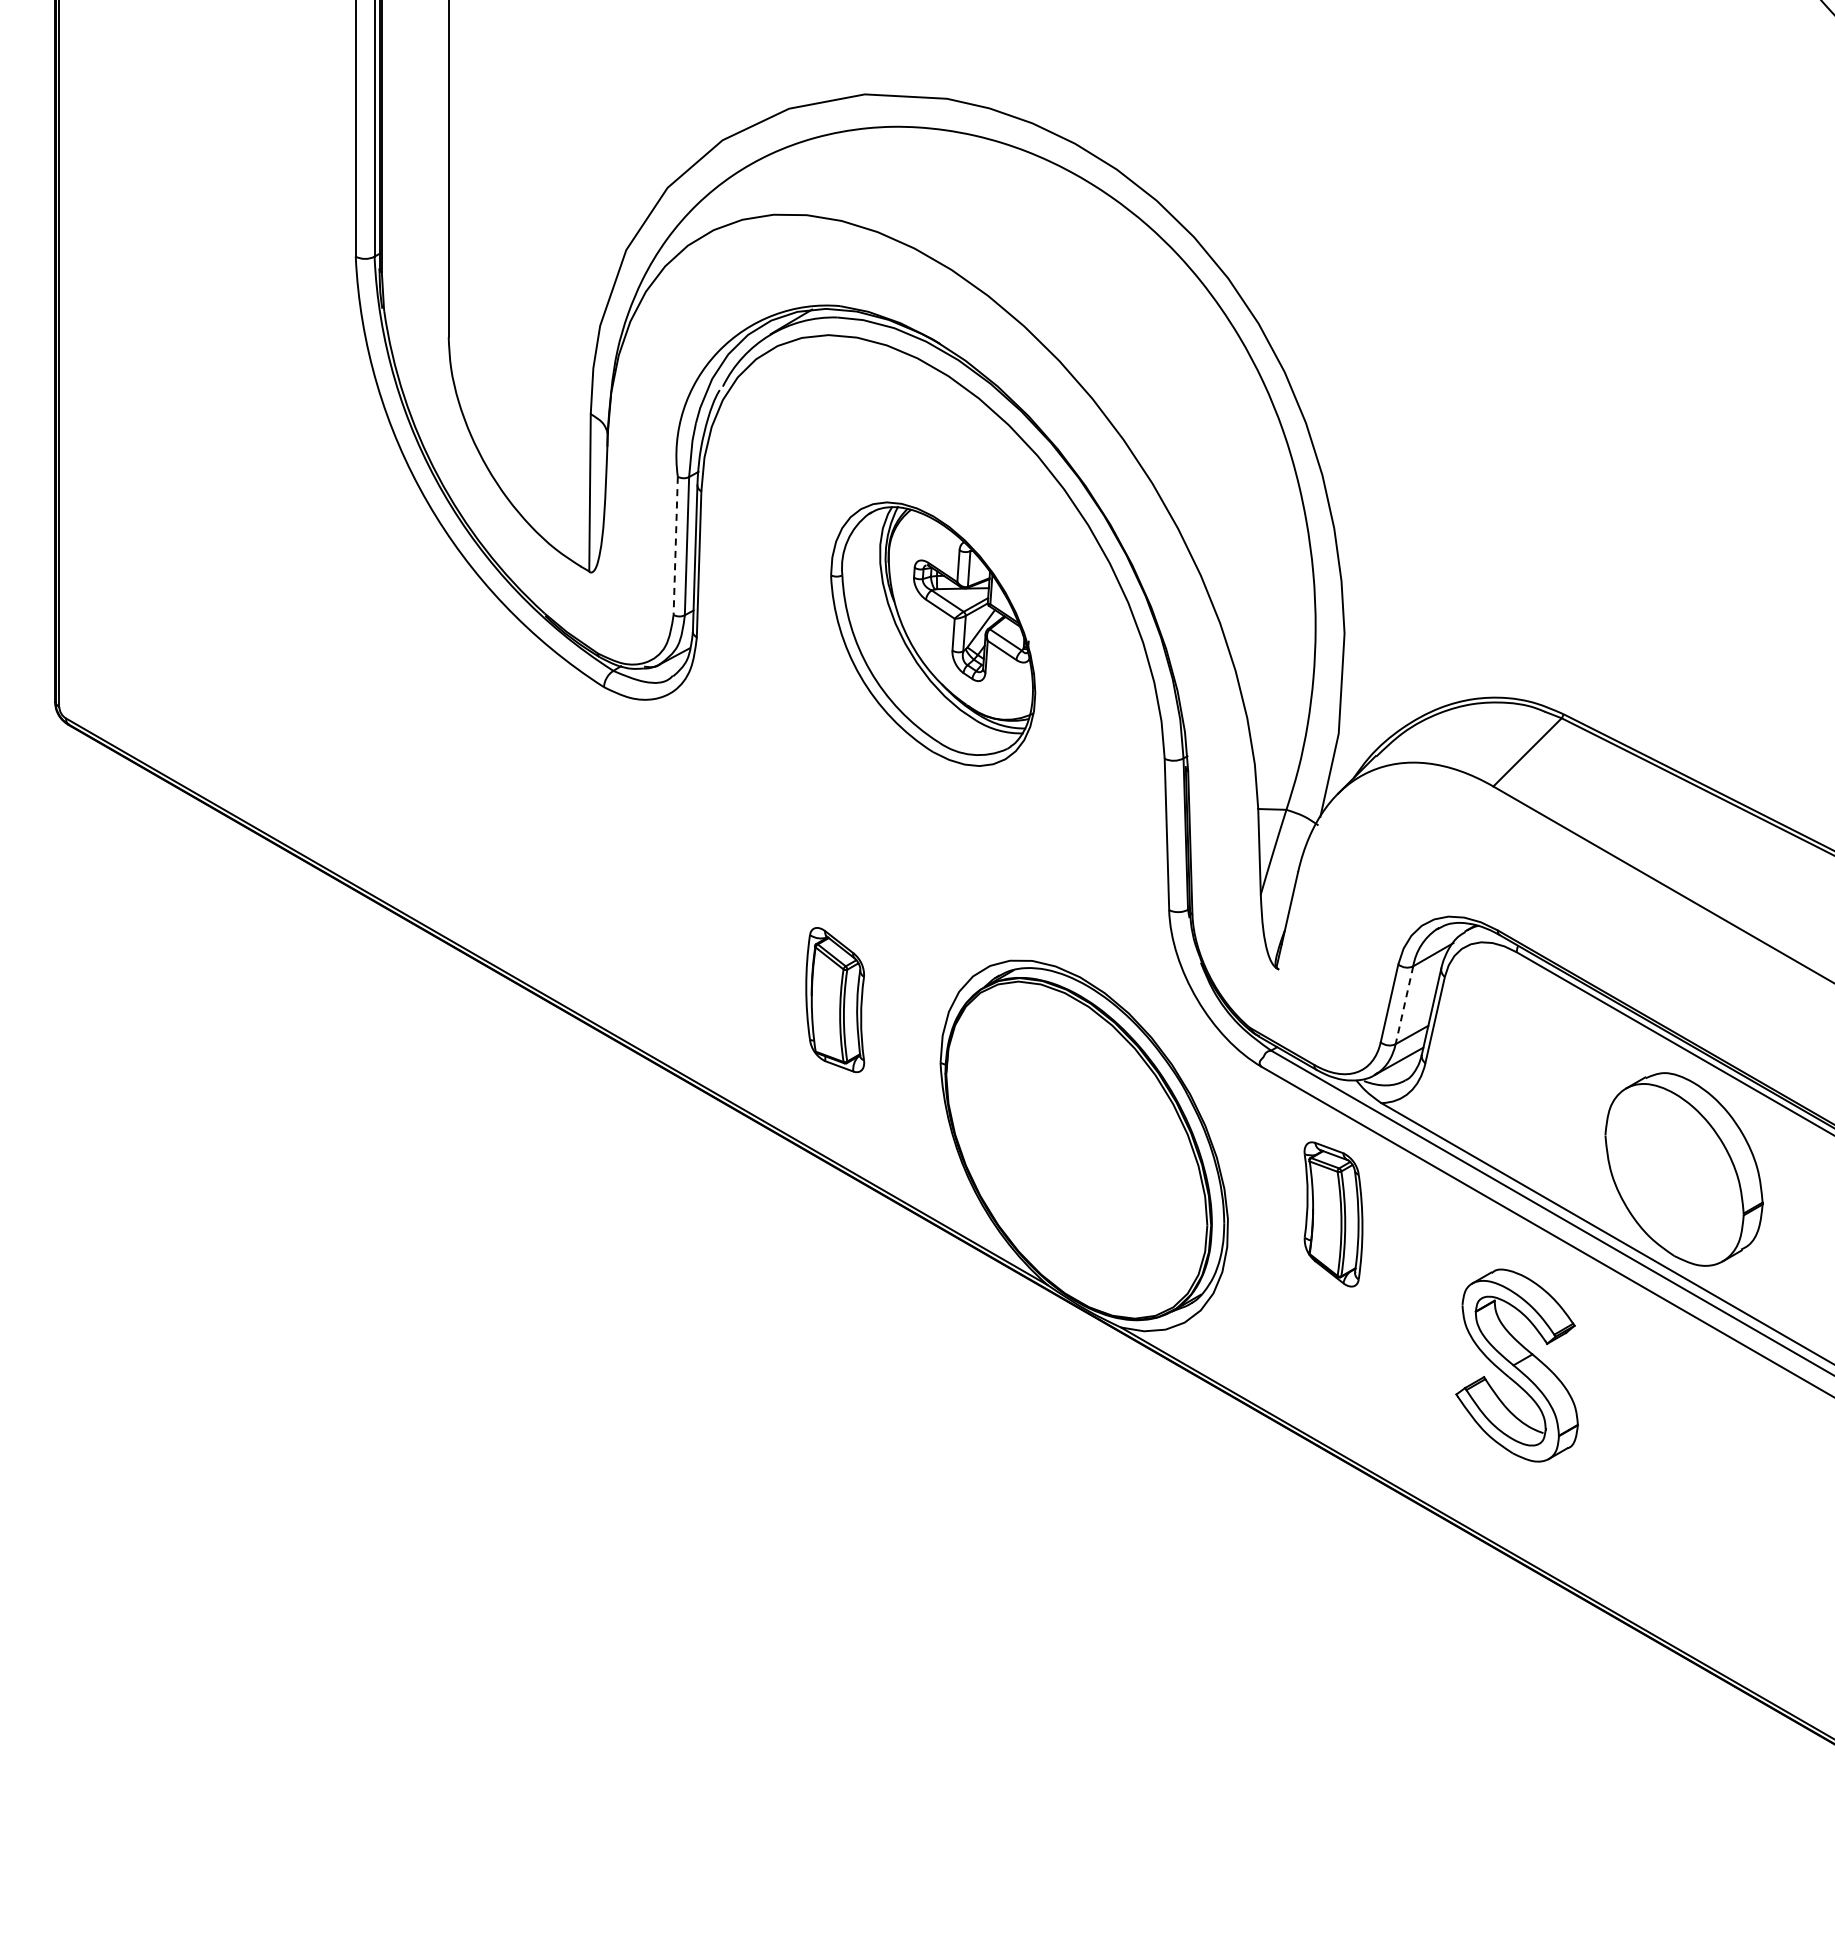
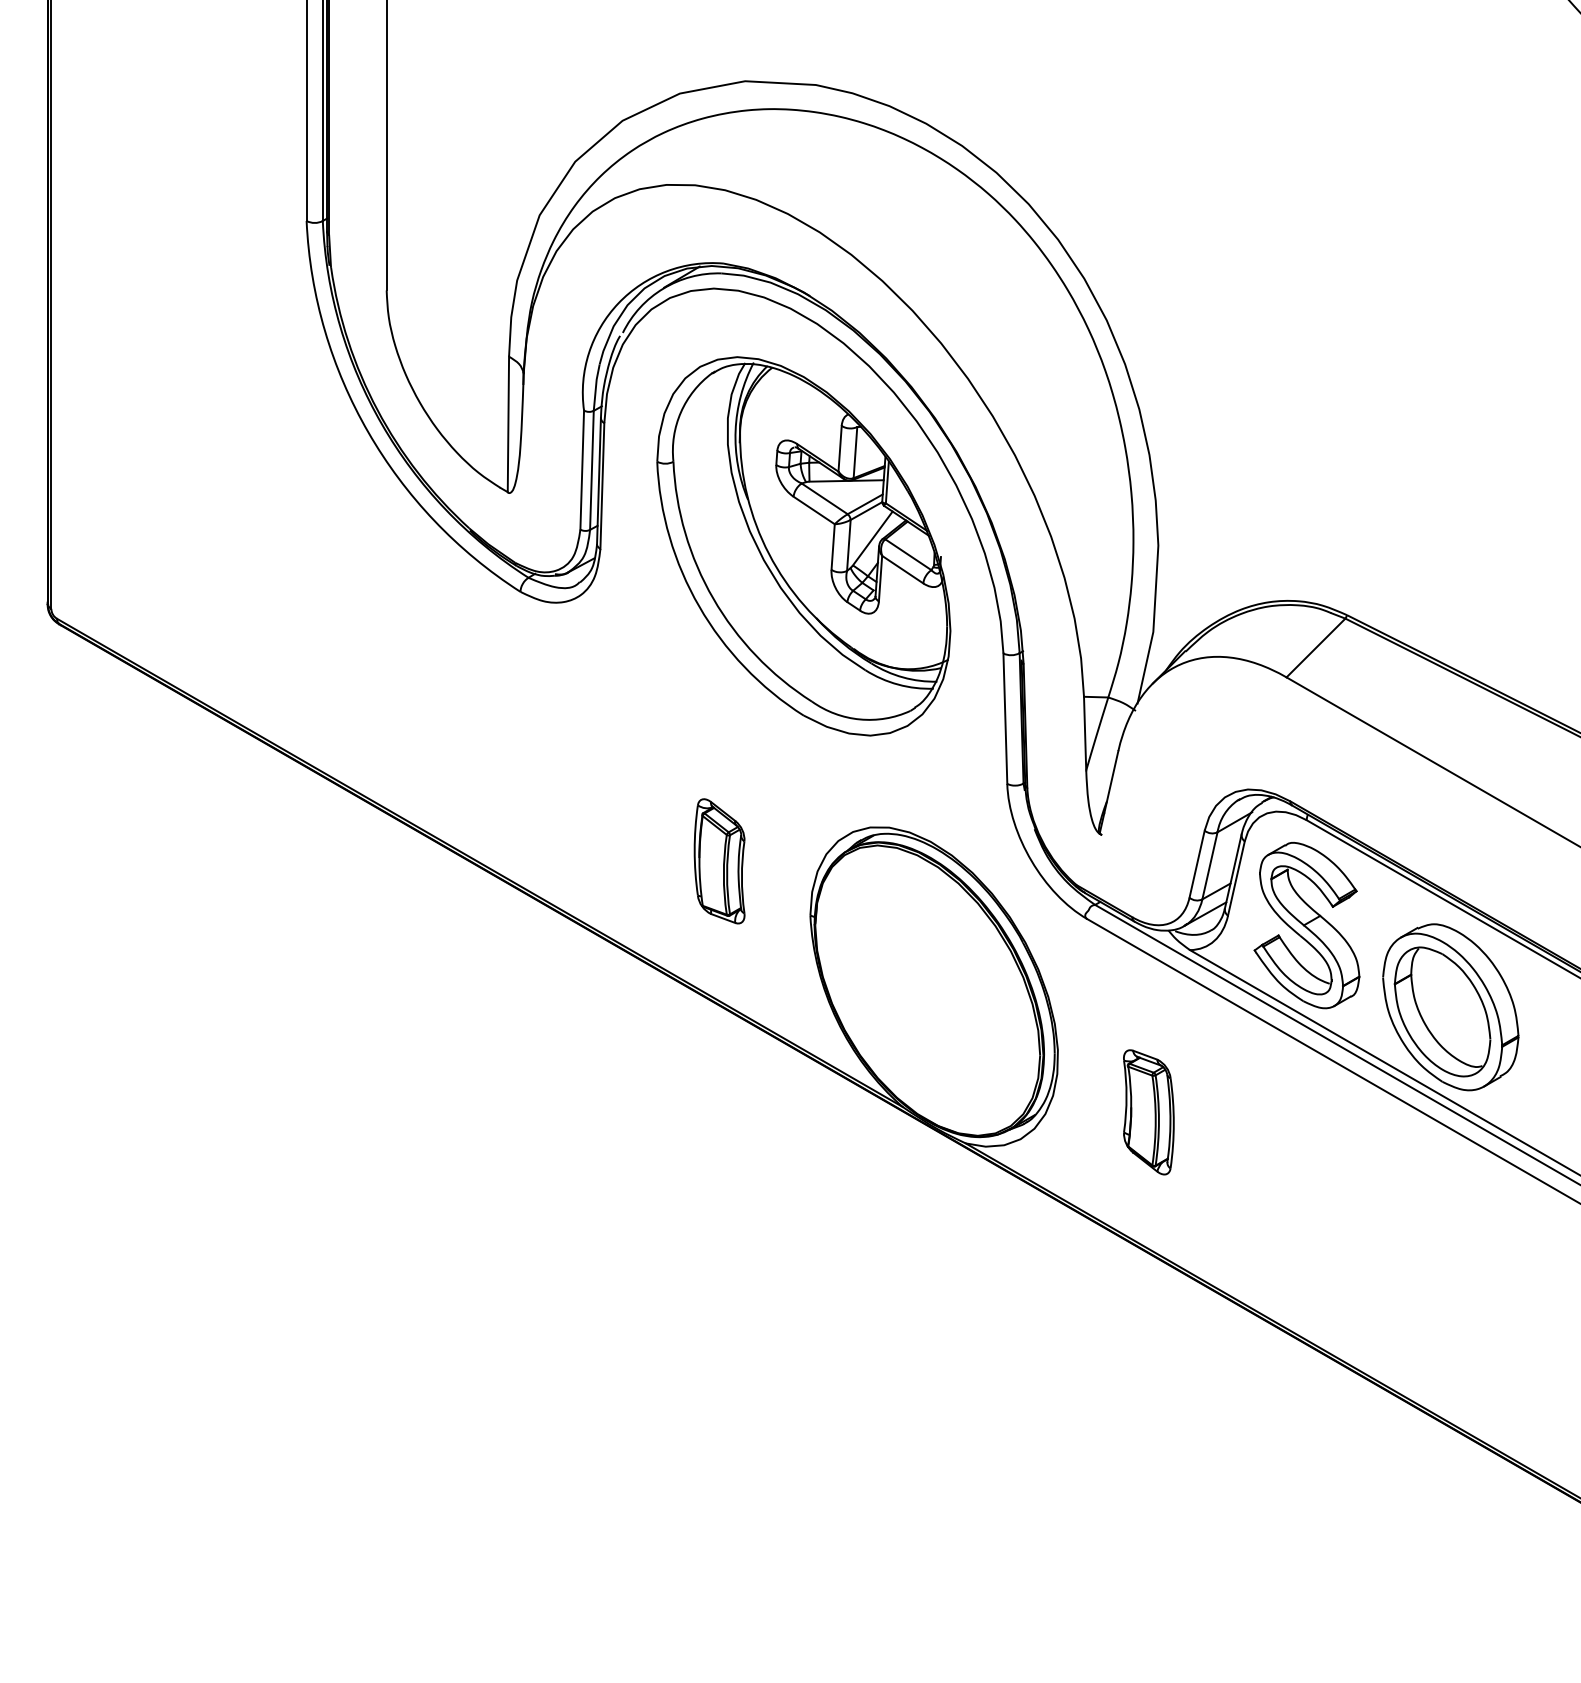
line: (675, 546) -> (582, 470), dashed -> solid
part: (933, 633) -> (804, 545), size x1.67
line: (1404, 1005) -> (1210, 866), dashed -> solid
part: (1674, 1174) -> (1442, 1011), added
part: (1333, 1214) -> (1148, 1112), moved
part: (1516, 1365) -> (1306, 925), moved

